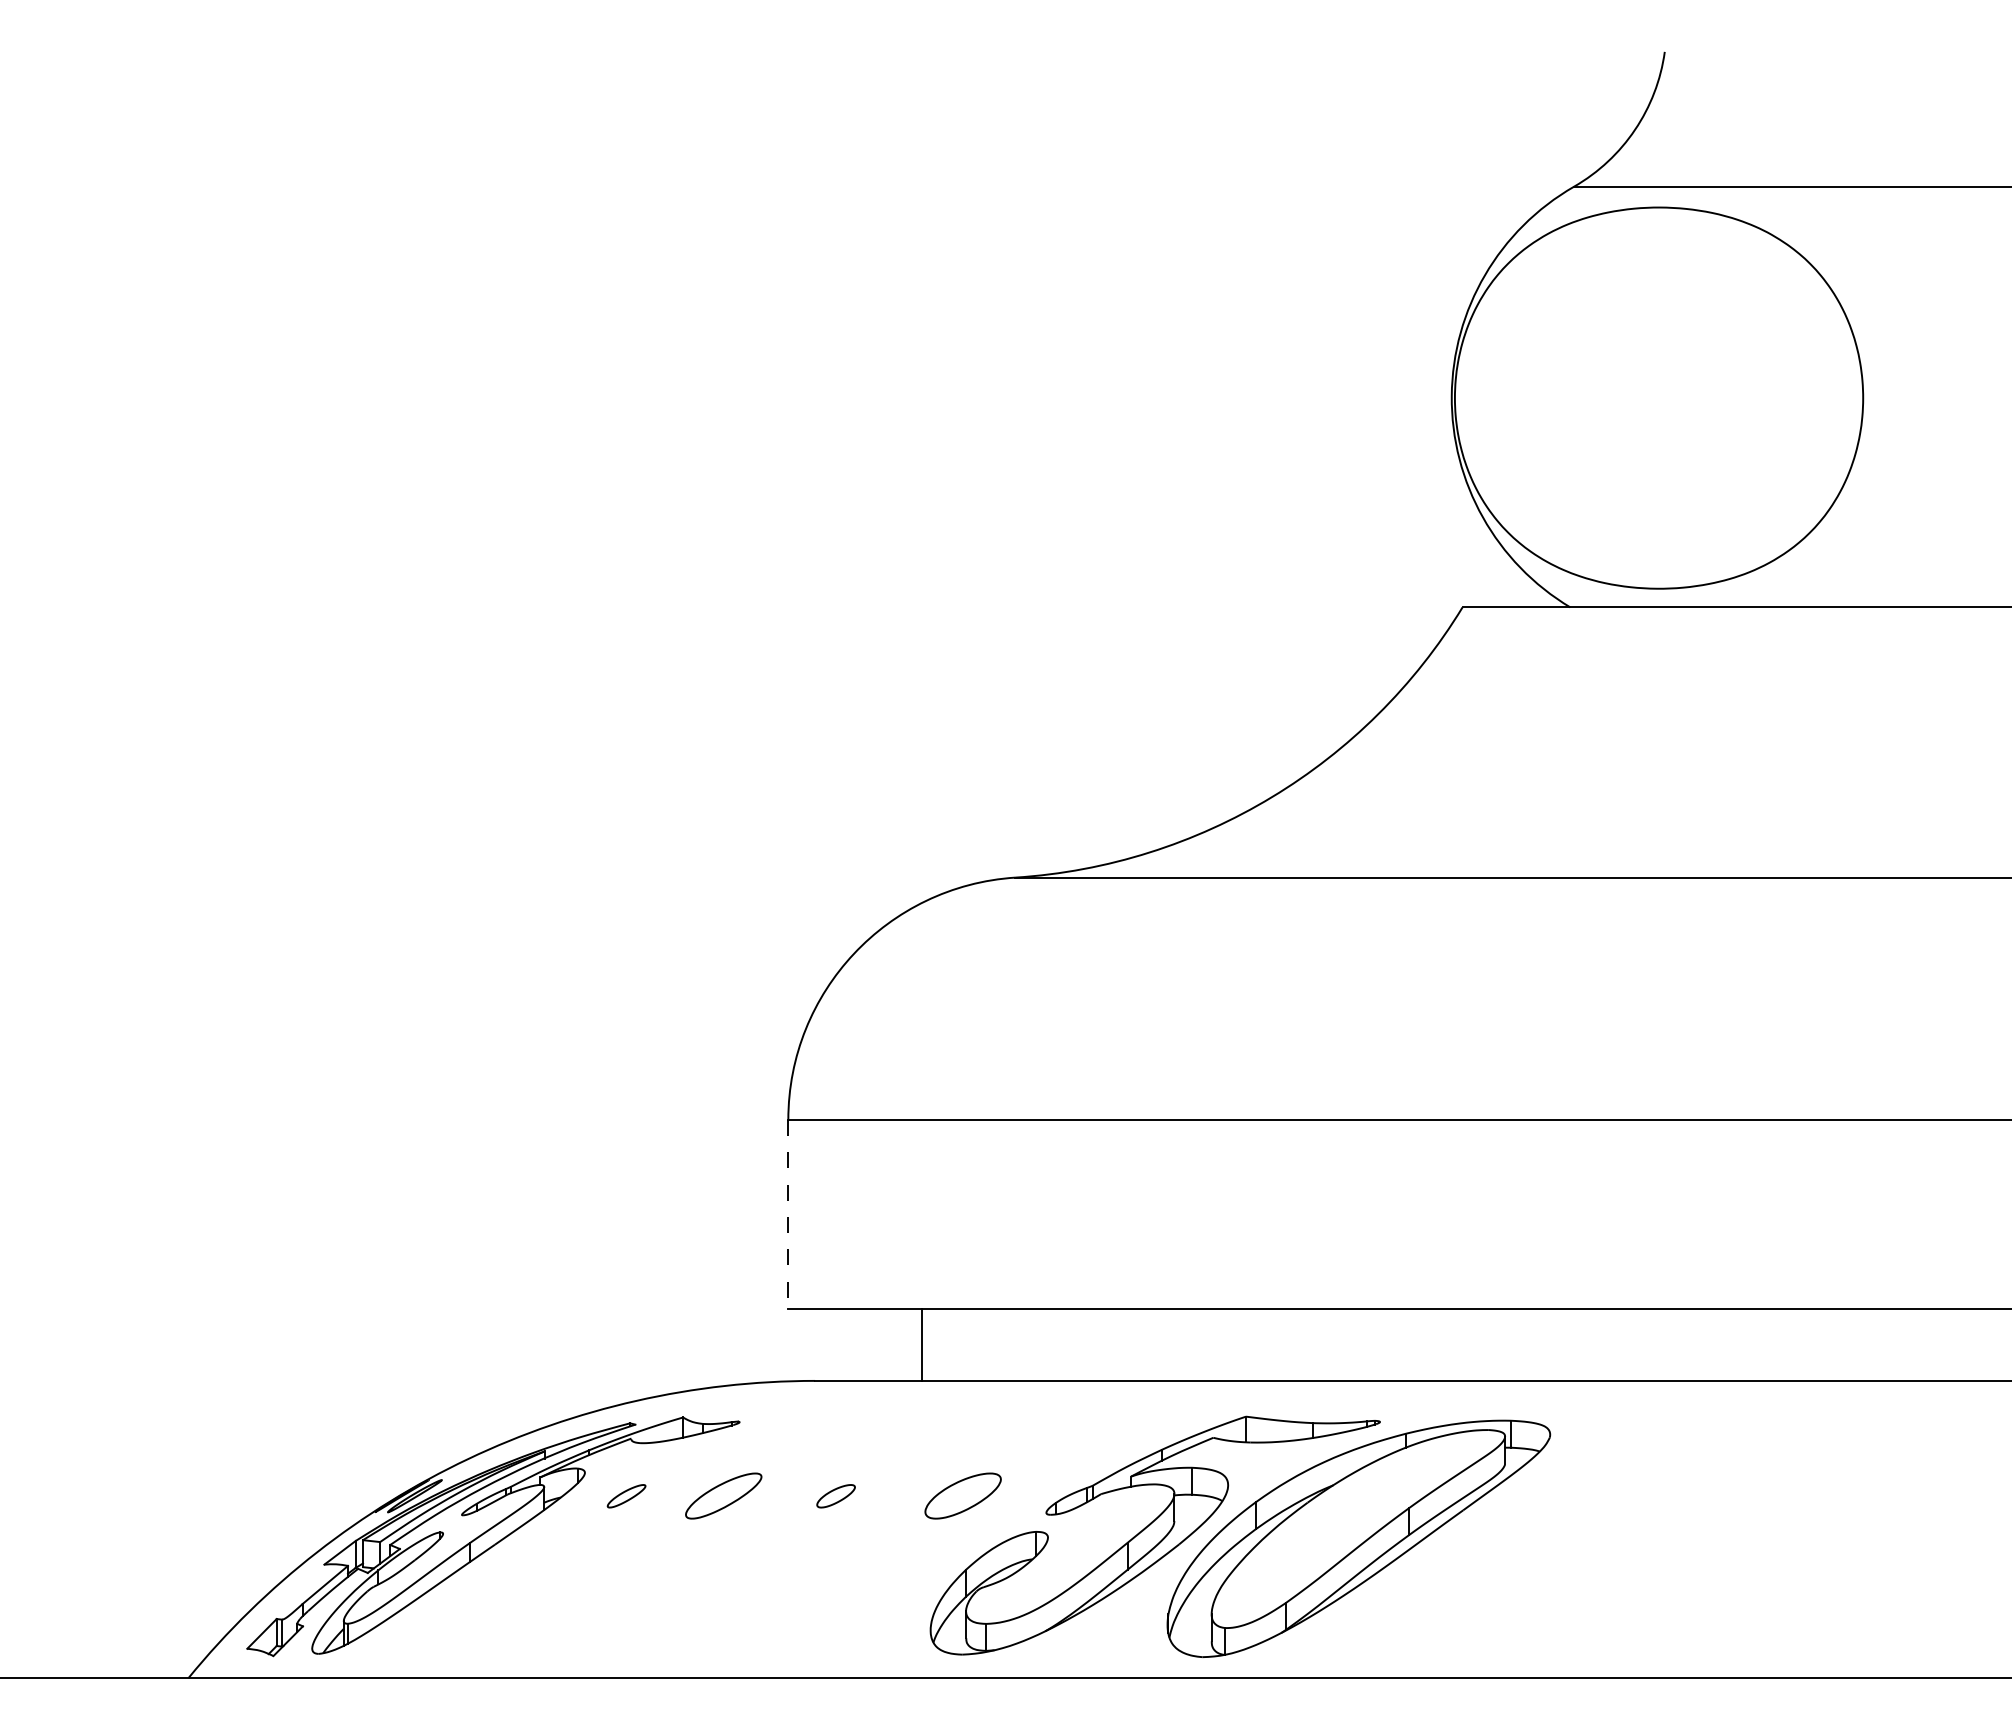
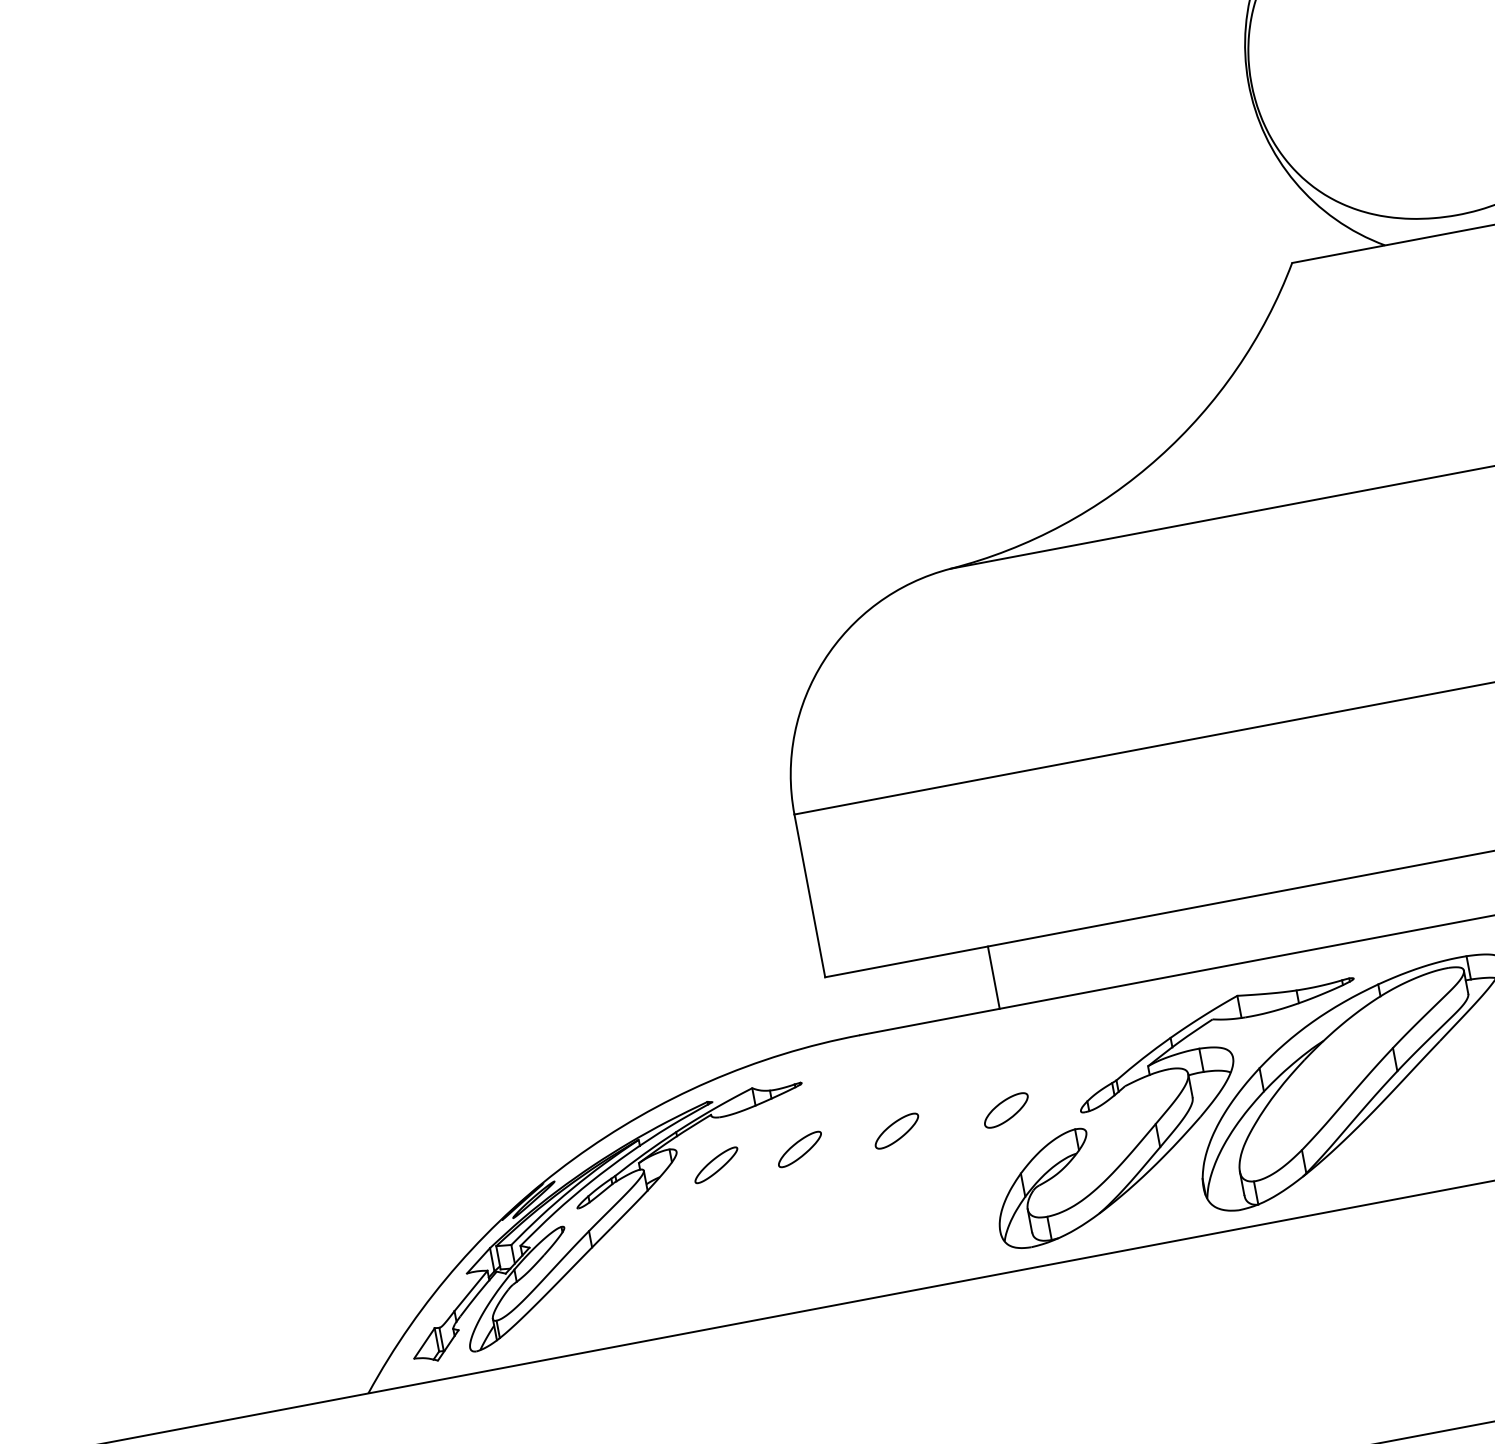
line: (788, 1214) -> (810, 896), dashed -> solid
line: (922, 1344) -> (994, 977), moved
part: (626, 1496) -> (716, 1165), size x1.43
part: (723, 1496) -> (799, 1149), size x0.71
part: (835, 1496) -> (896, 1131), size x1.43
part: (962, 1496) -> (1005, 1110), size x0.71

